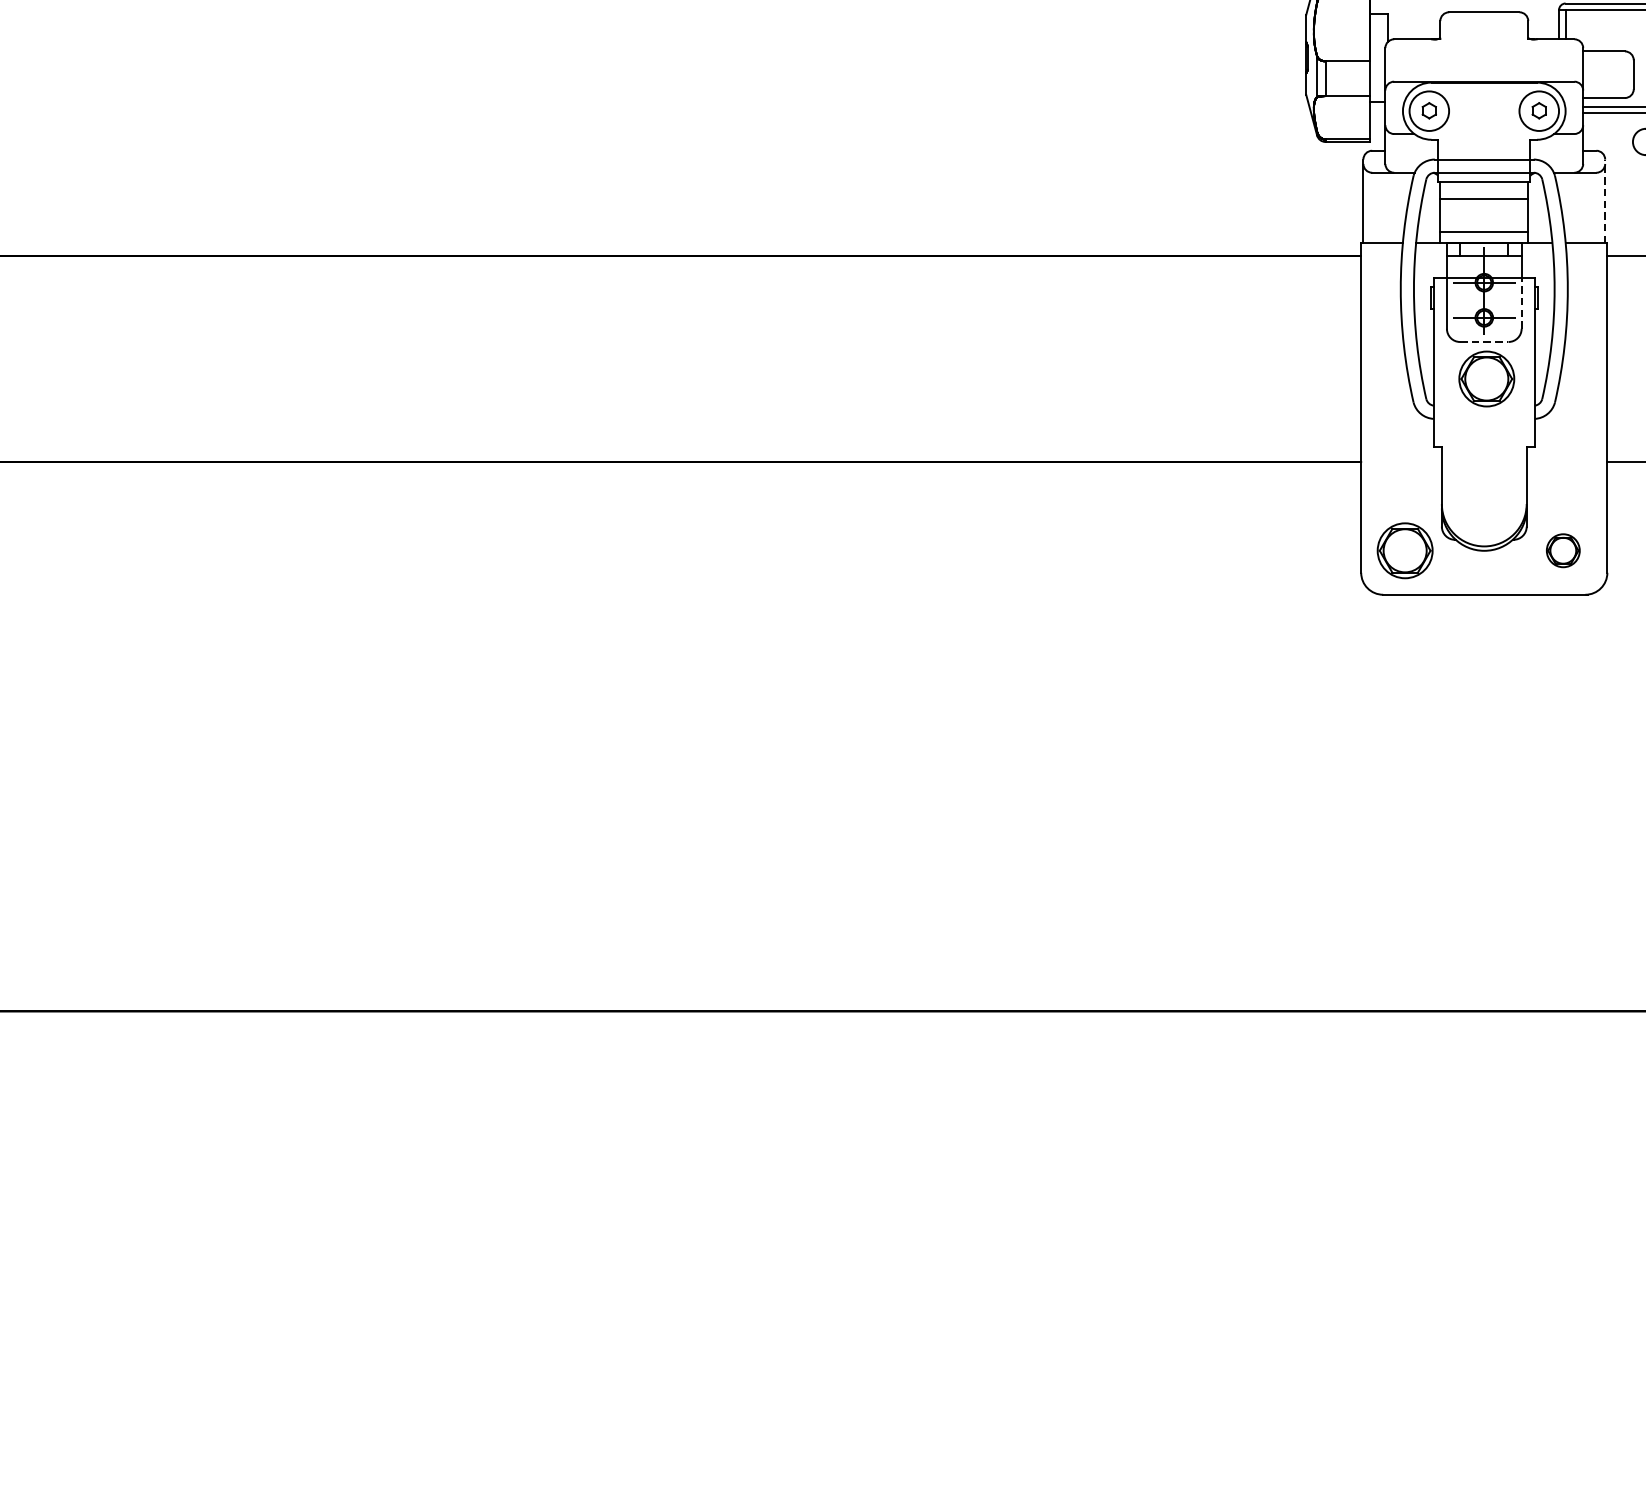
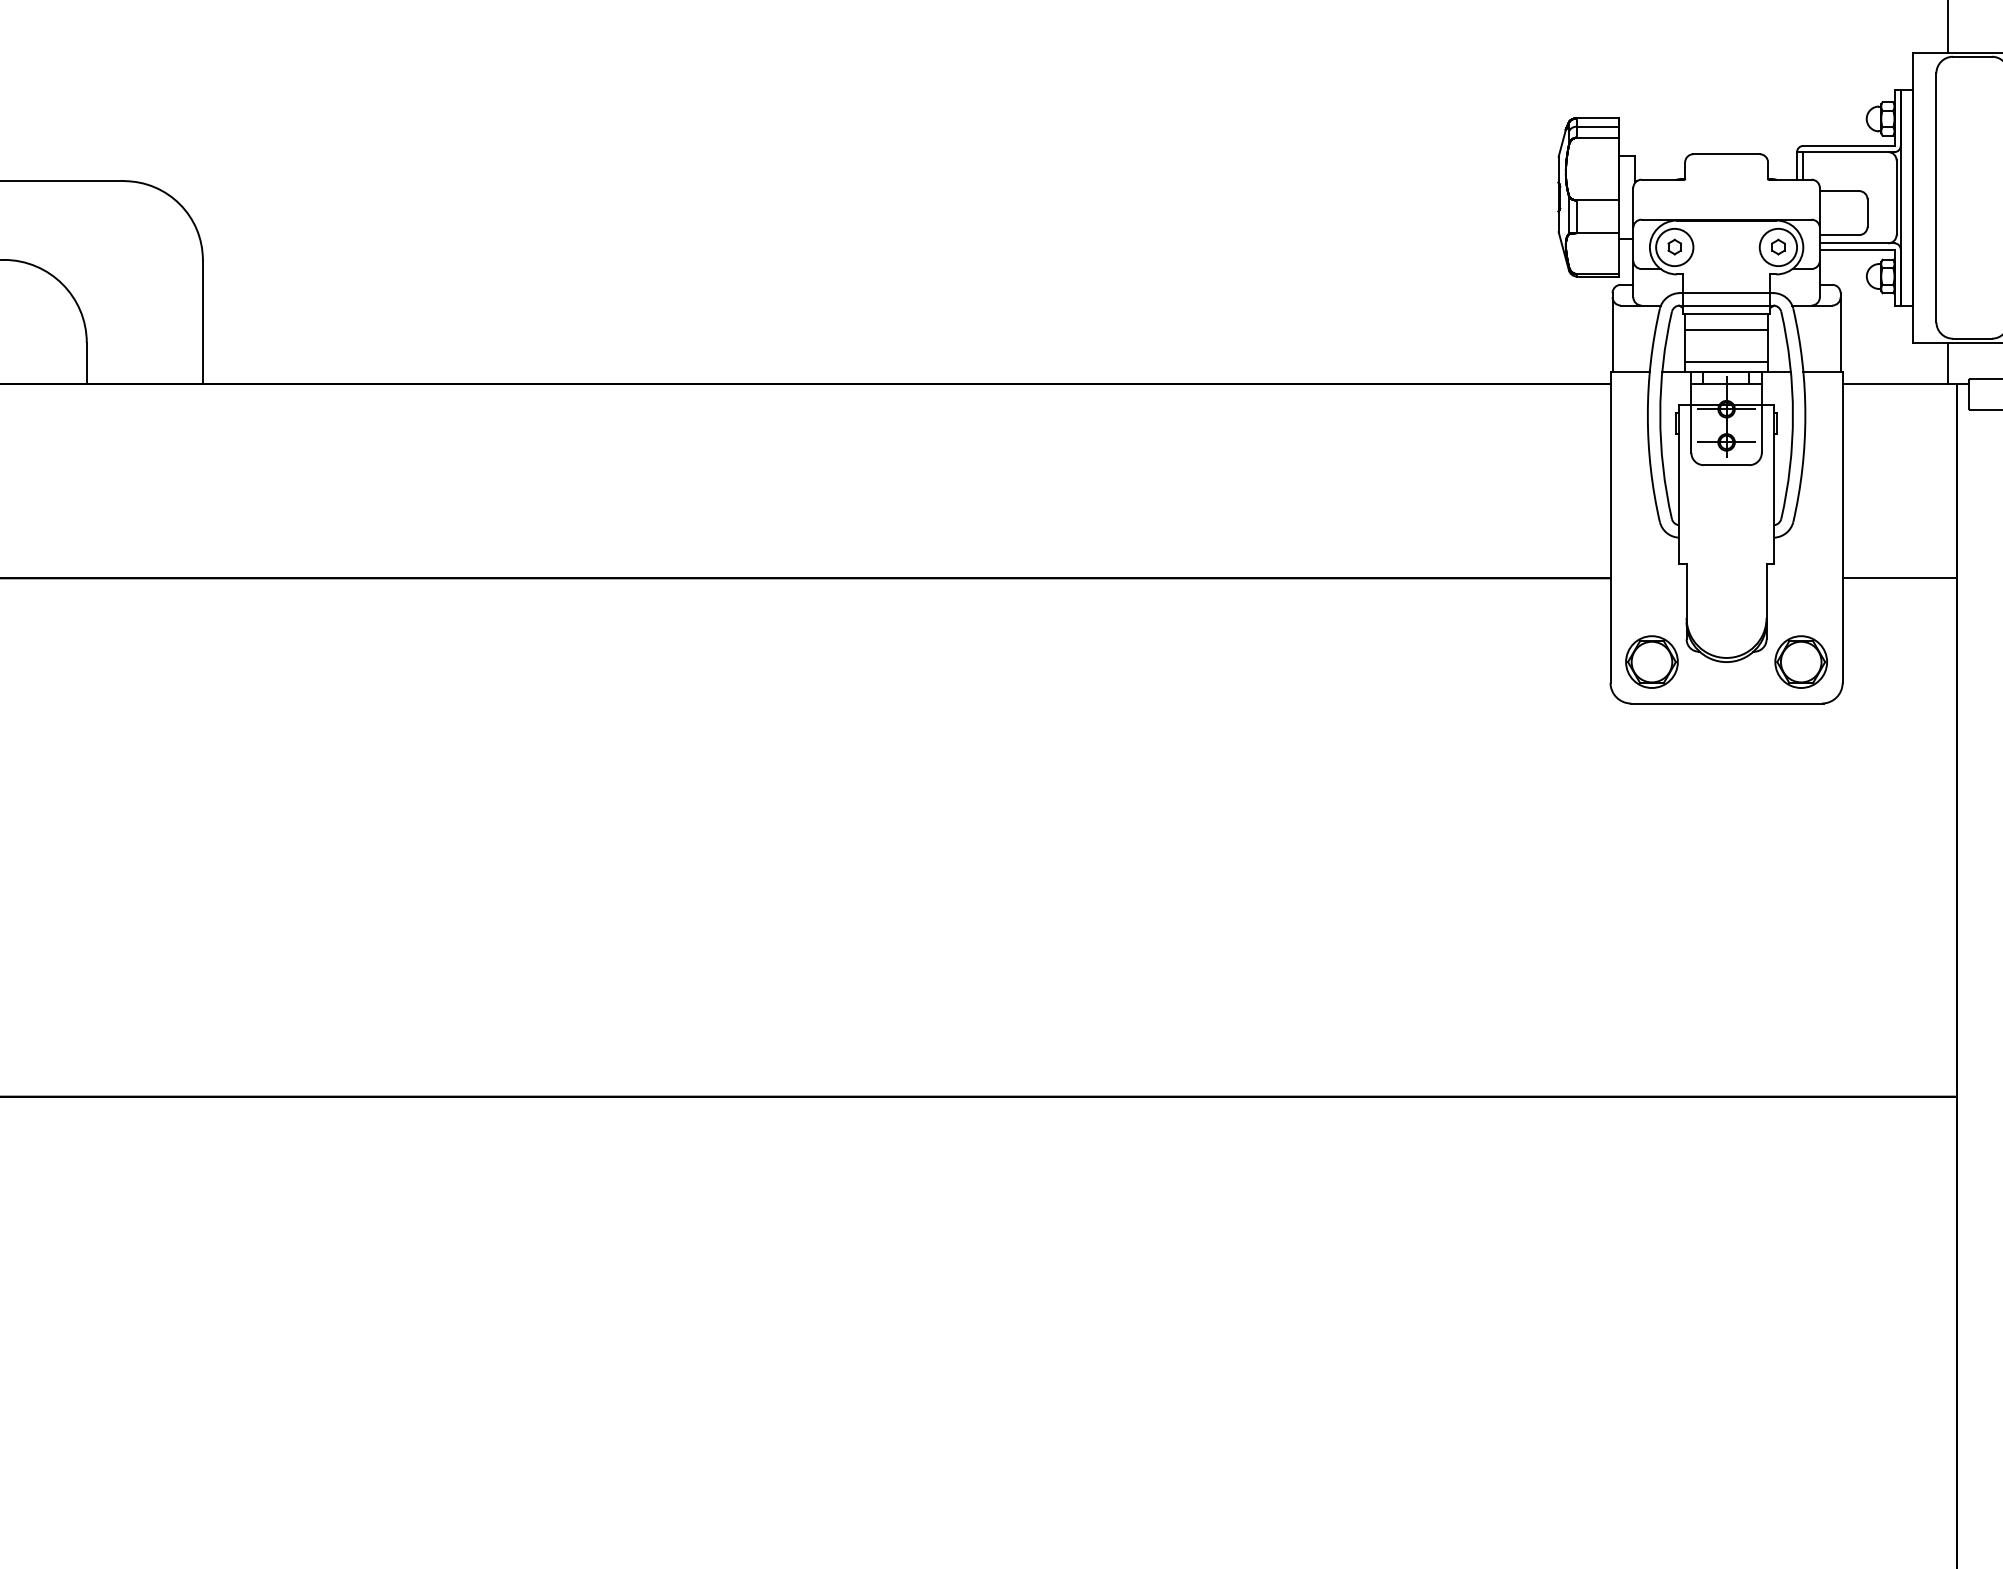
line: (1605, 200) -> (1840, 331), dashed -> solid
line: (1521, 303) -> (1761, 428), dashed -> solid
line: (1484, 342) -> (1726, 465), dashed -> solid
part: (1486, 378) -> (1728, 499), removed
part: (1562, 550) -> (1800, 661), size x1.67

